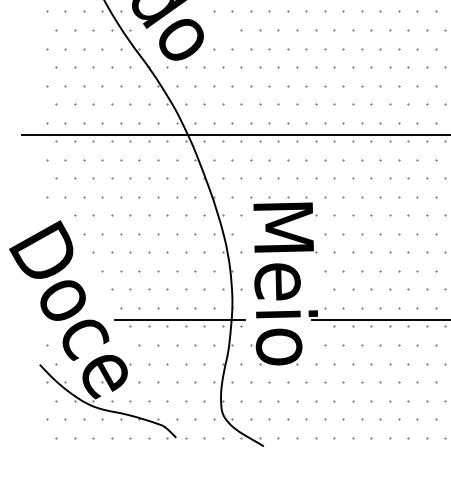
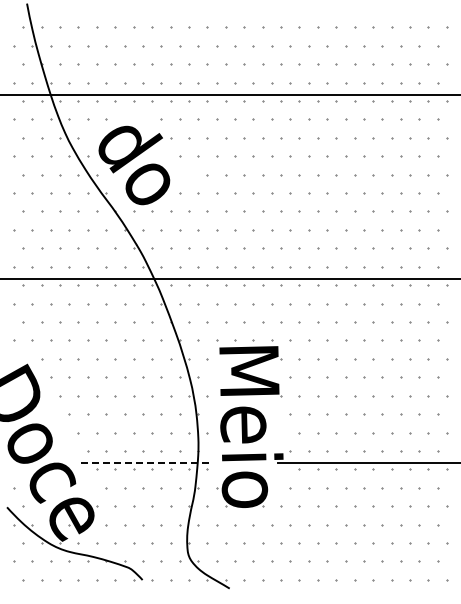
line: (180, 320) -> (146, 463), solid -> dashed

